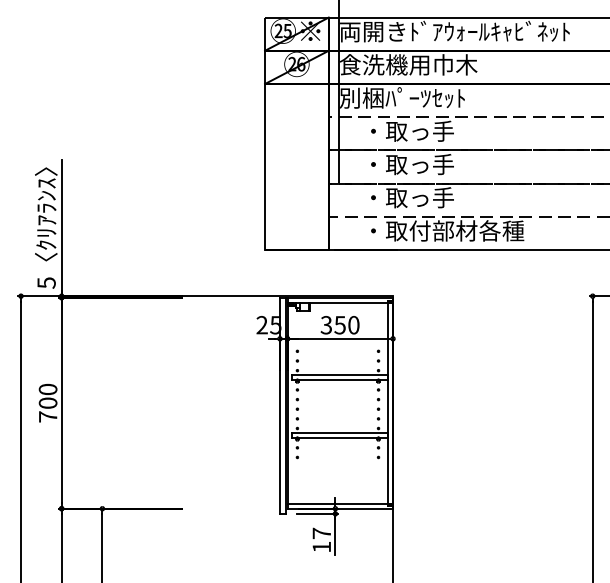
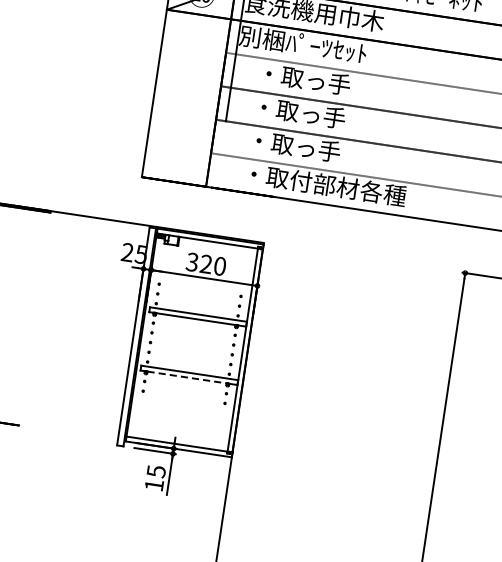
text: (339, 324) -> (205, 263), 350 -> 320
line: (338, 437) -> (187, 377), solid -> dashed
text: (321, 533) -> (156, 471), 17 -> 15

